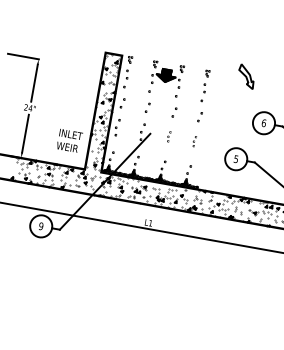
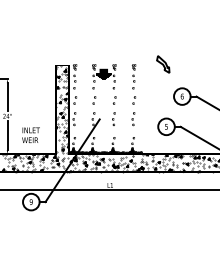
part: (168, 135) -> (113, 118), size x1.67
text: (69, 139) -> (30, 134), moved
part: (194, 141) -> (133, 119), size x1.67

